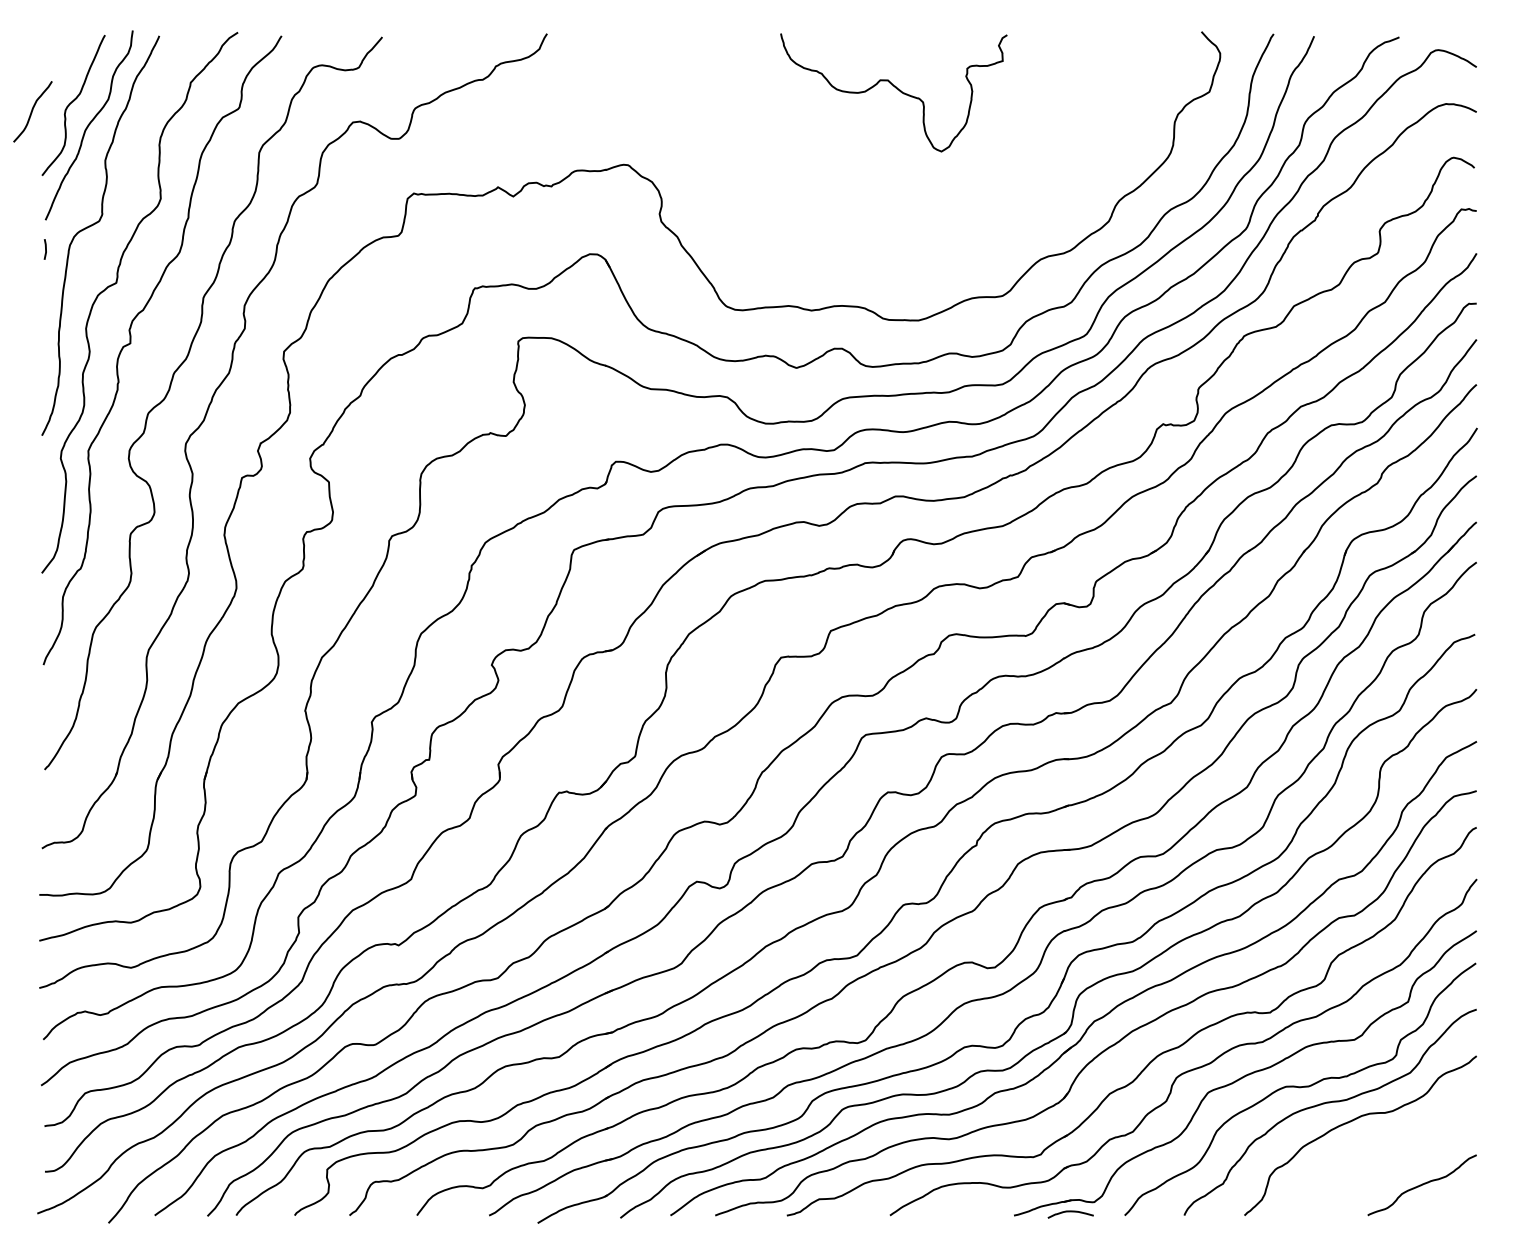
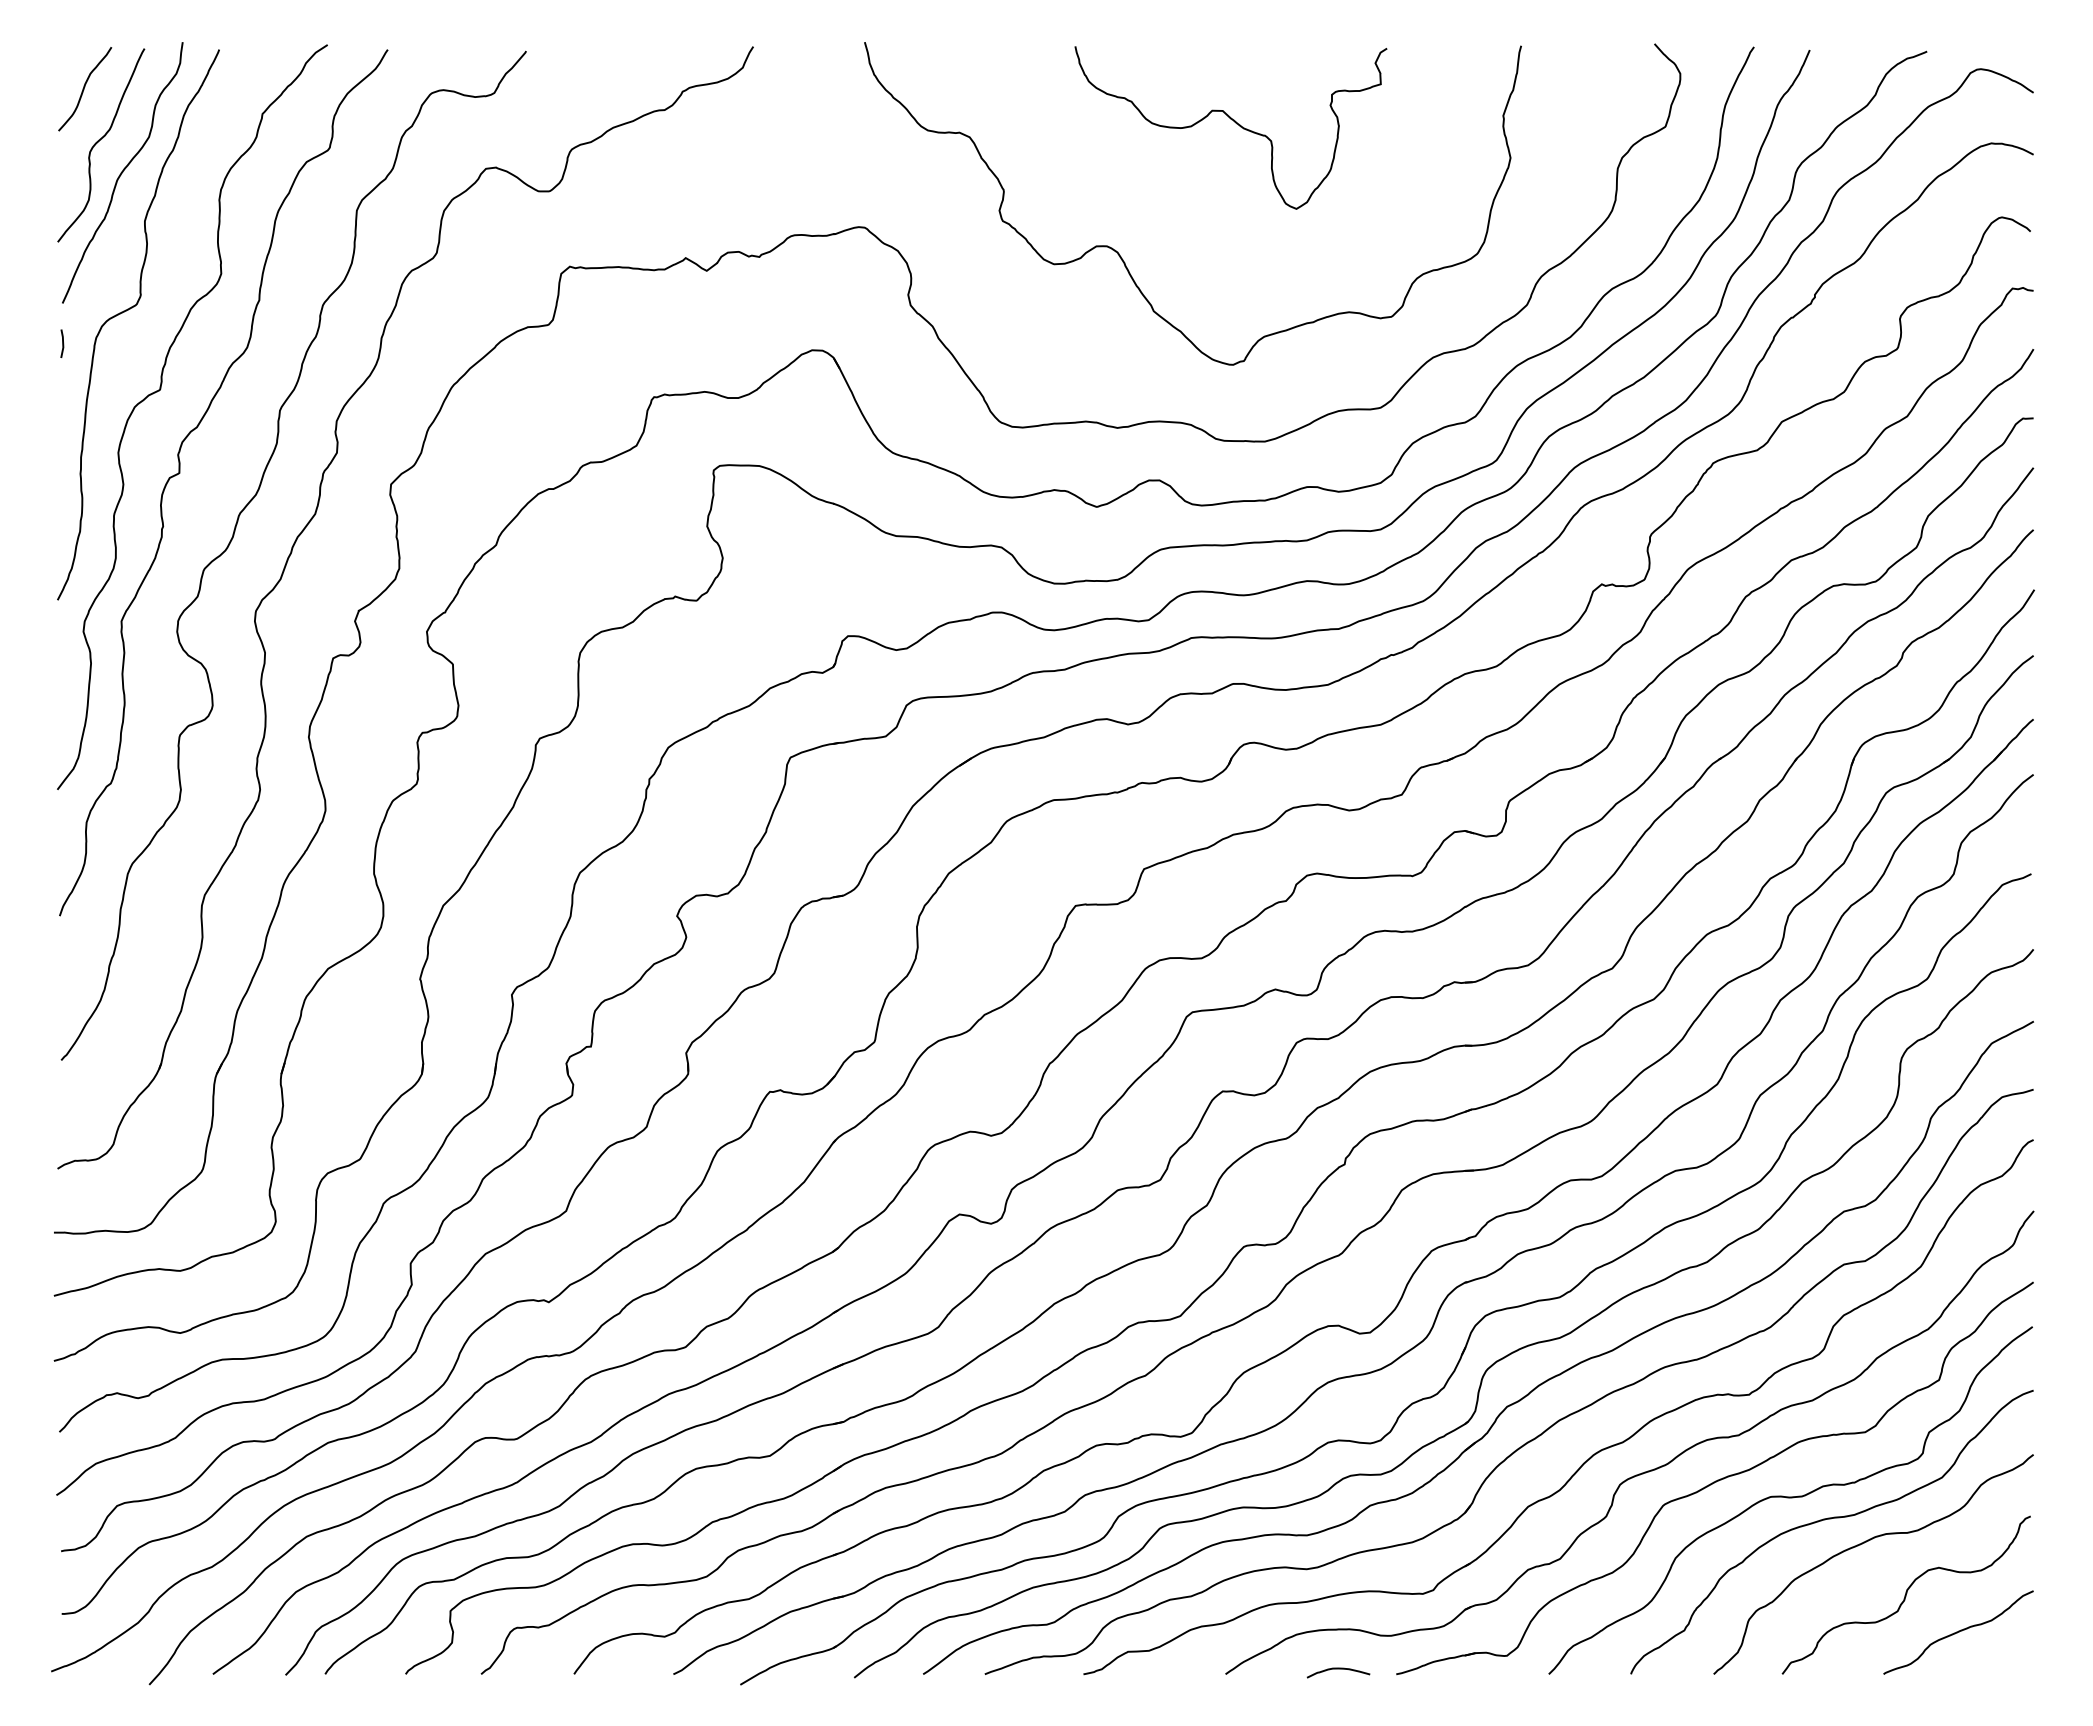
curve: (32, 112) -> (84, 89), moved
curve: (813, 183) -> (1119, 253), added
curve: (1383, 1157) -> (1905, 1594), added
curve: (1070, 1212) -> (1338, 1669), moved

